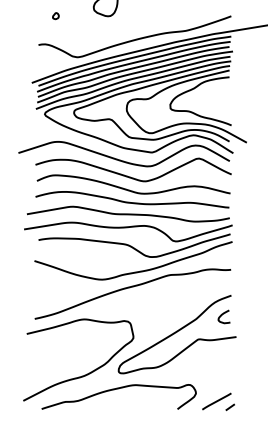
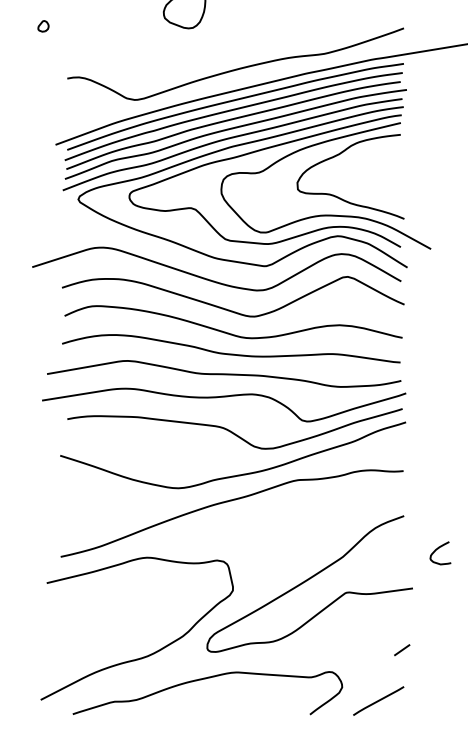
part: (55, 16) -> (42, 26), moved
curve: (222, 315) -> (437, 550), moved
line: (229, 407) -> (400, 650), moved

